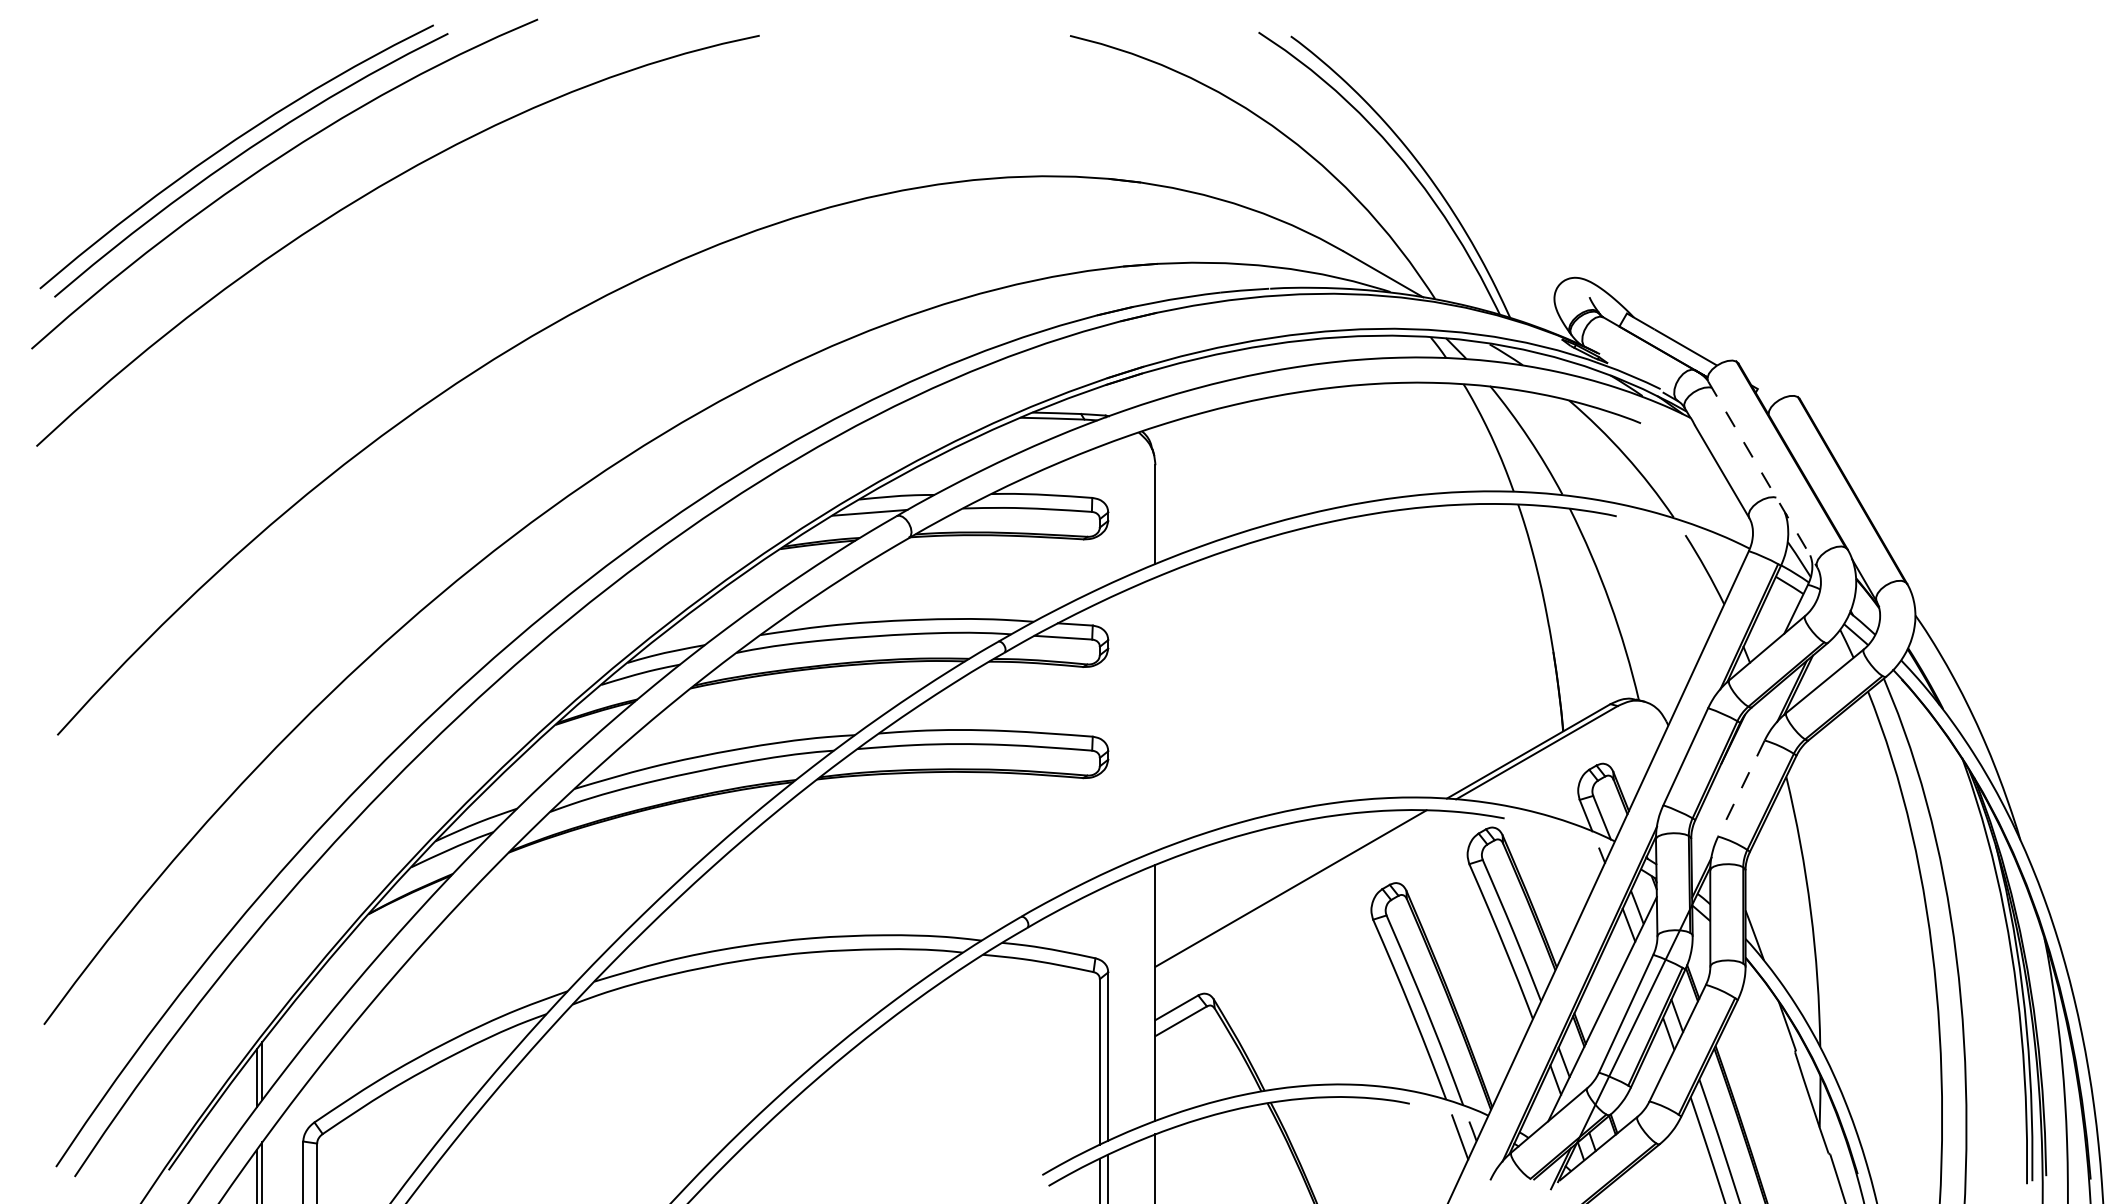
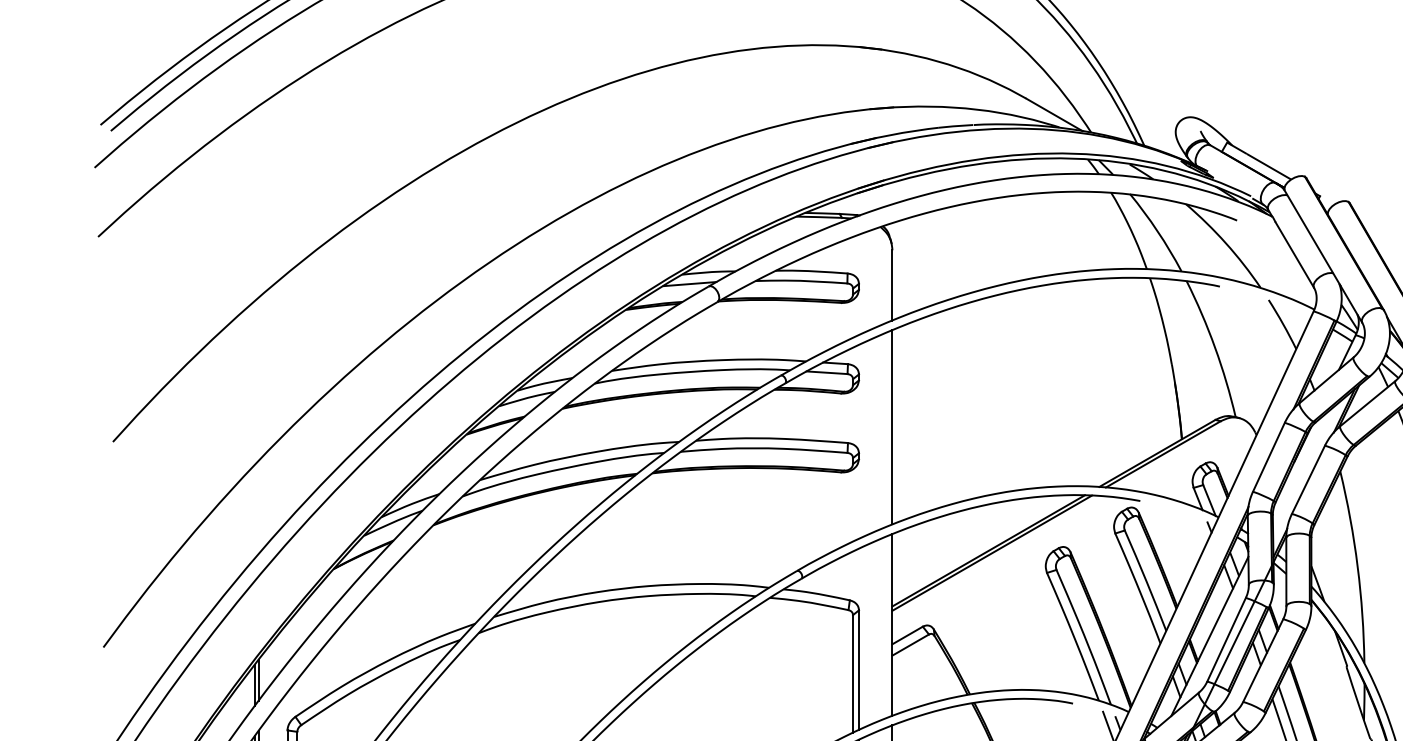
line: (1762, 474) -> (1323, 256), dashed -> solid
line: (1155, 714) -> (892, 427), added
line: (1741, 788) -> (1308, 479), dashed -> solid
line: (1295, 891) -> (991, 552), added

